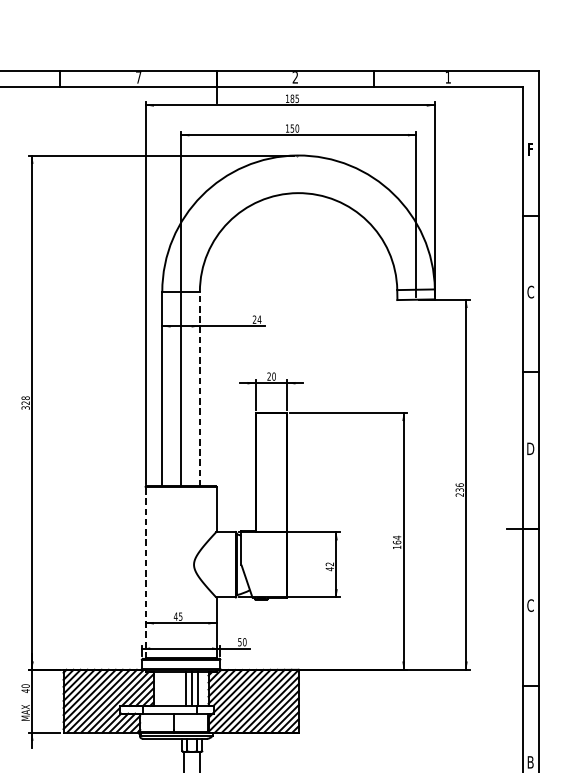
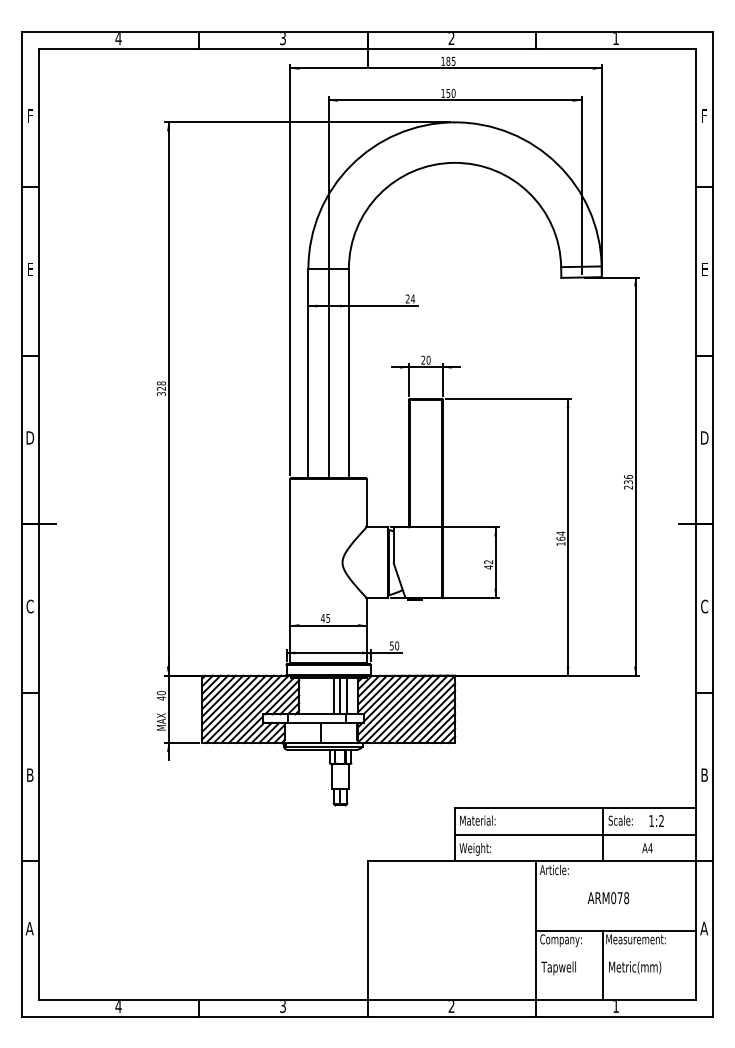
text: (138, 78) -> (282, 39), 7 -> 3
text: (530, 292) -> (704, 269), C -> E
line: (199, 388) -> (348, 373), dashed -> solid
line: (145, 572) -> (290, 570), dashed -> solid

